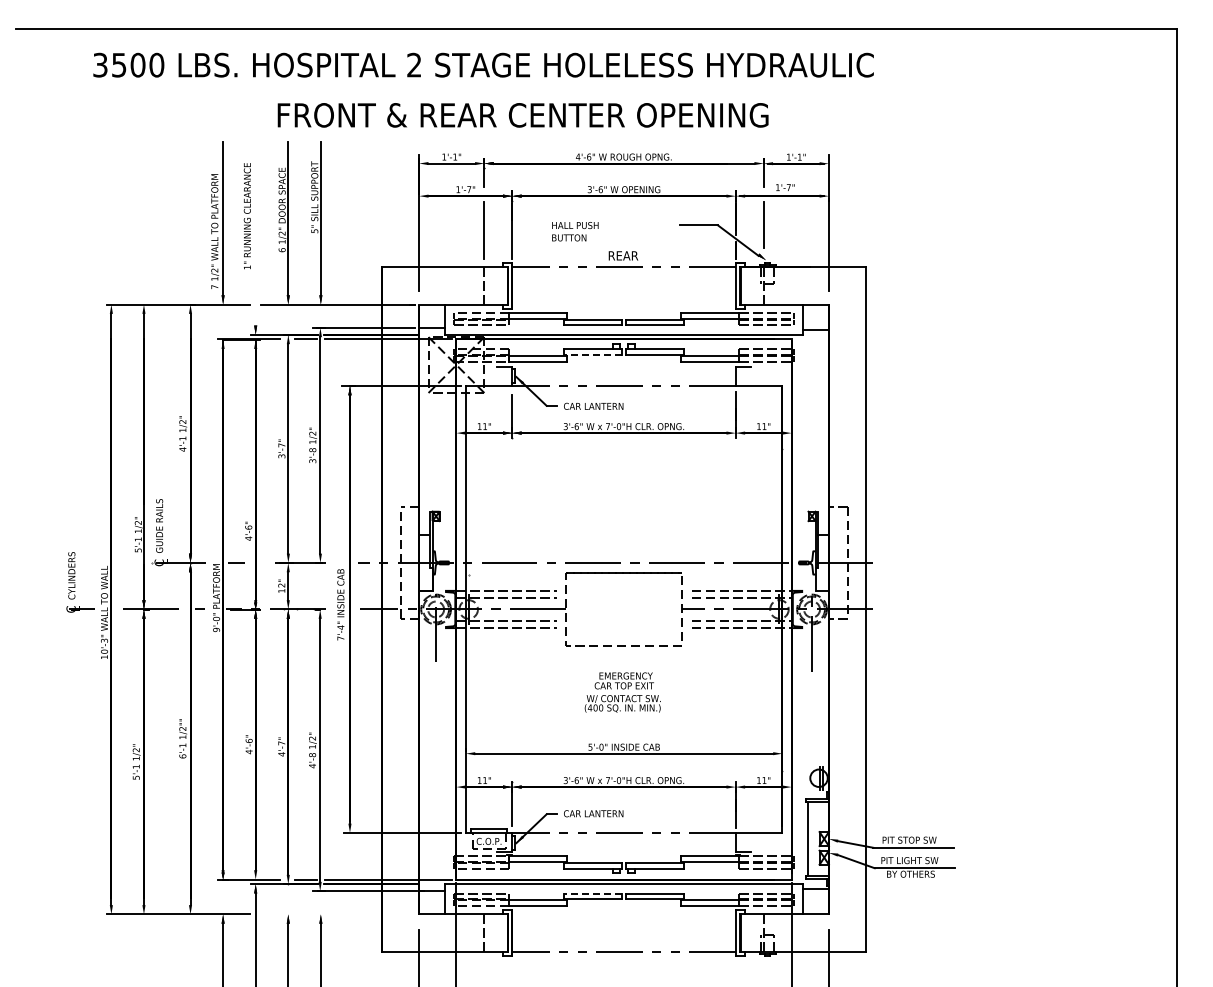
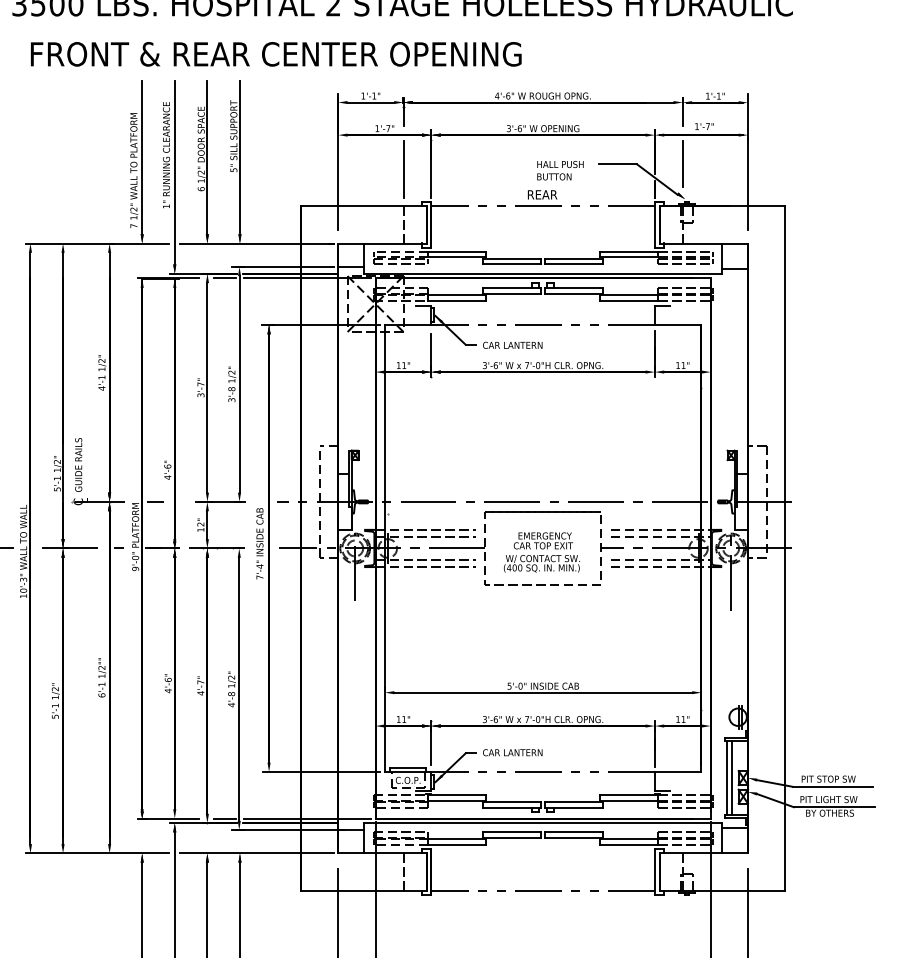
text: (522, 115) -> (275, 54), moved
text: (575, 231) -> (560, 170), moved
line: (255, 233) -> (174, 172), added
line: (592, 354) -> (511, 293), dashed -> solid
text: (622, 692) -> (541, 552), moved
line: (812, 838) -> (731, 777), added
line: (592, 893) -> (511, 832), dashed -> solid
line: (337, 914) -> (256, 853), added

